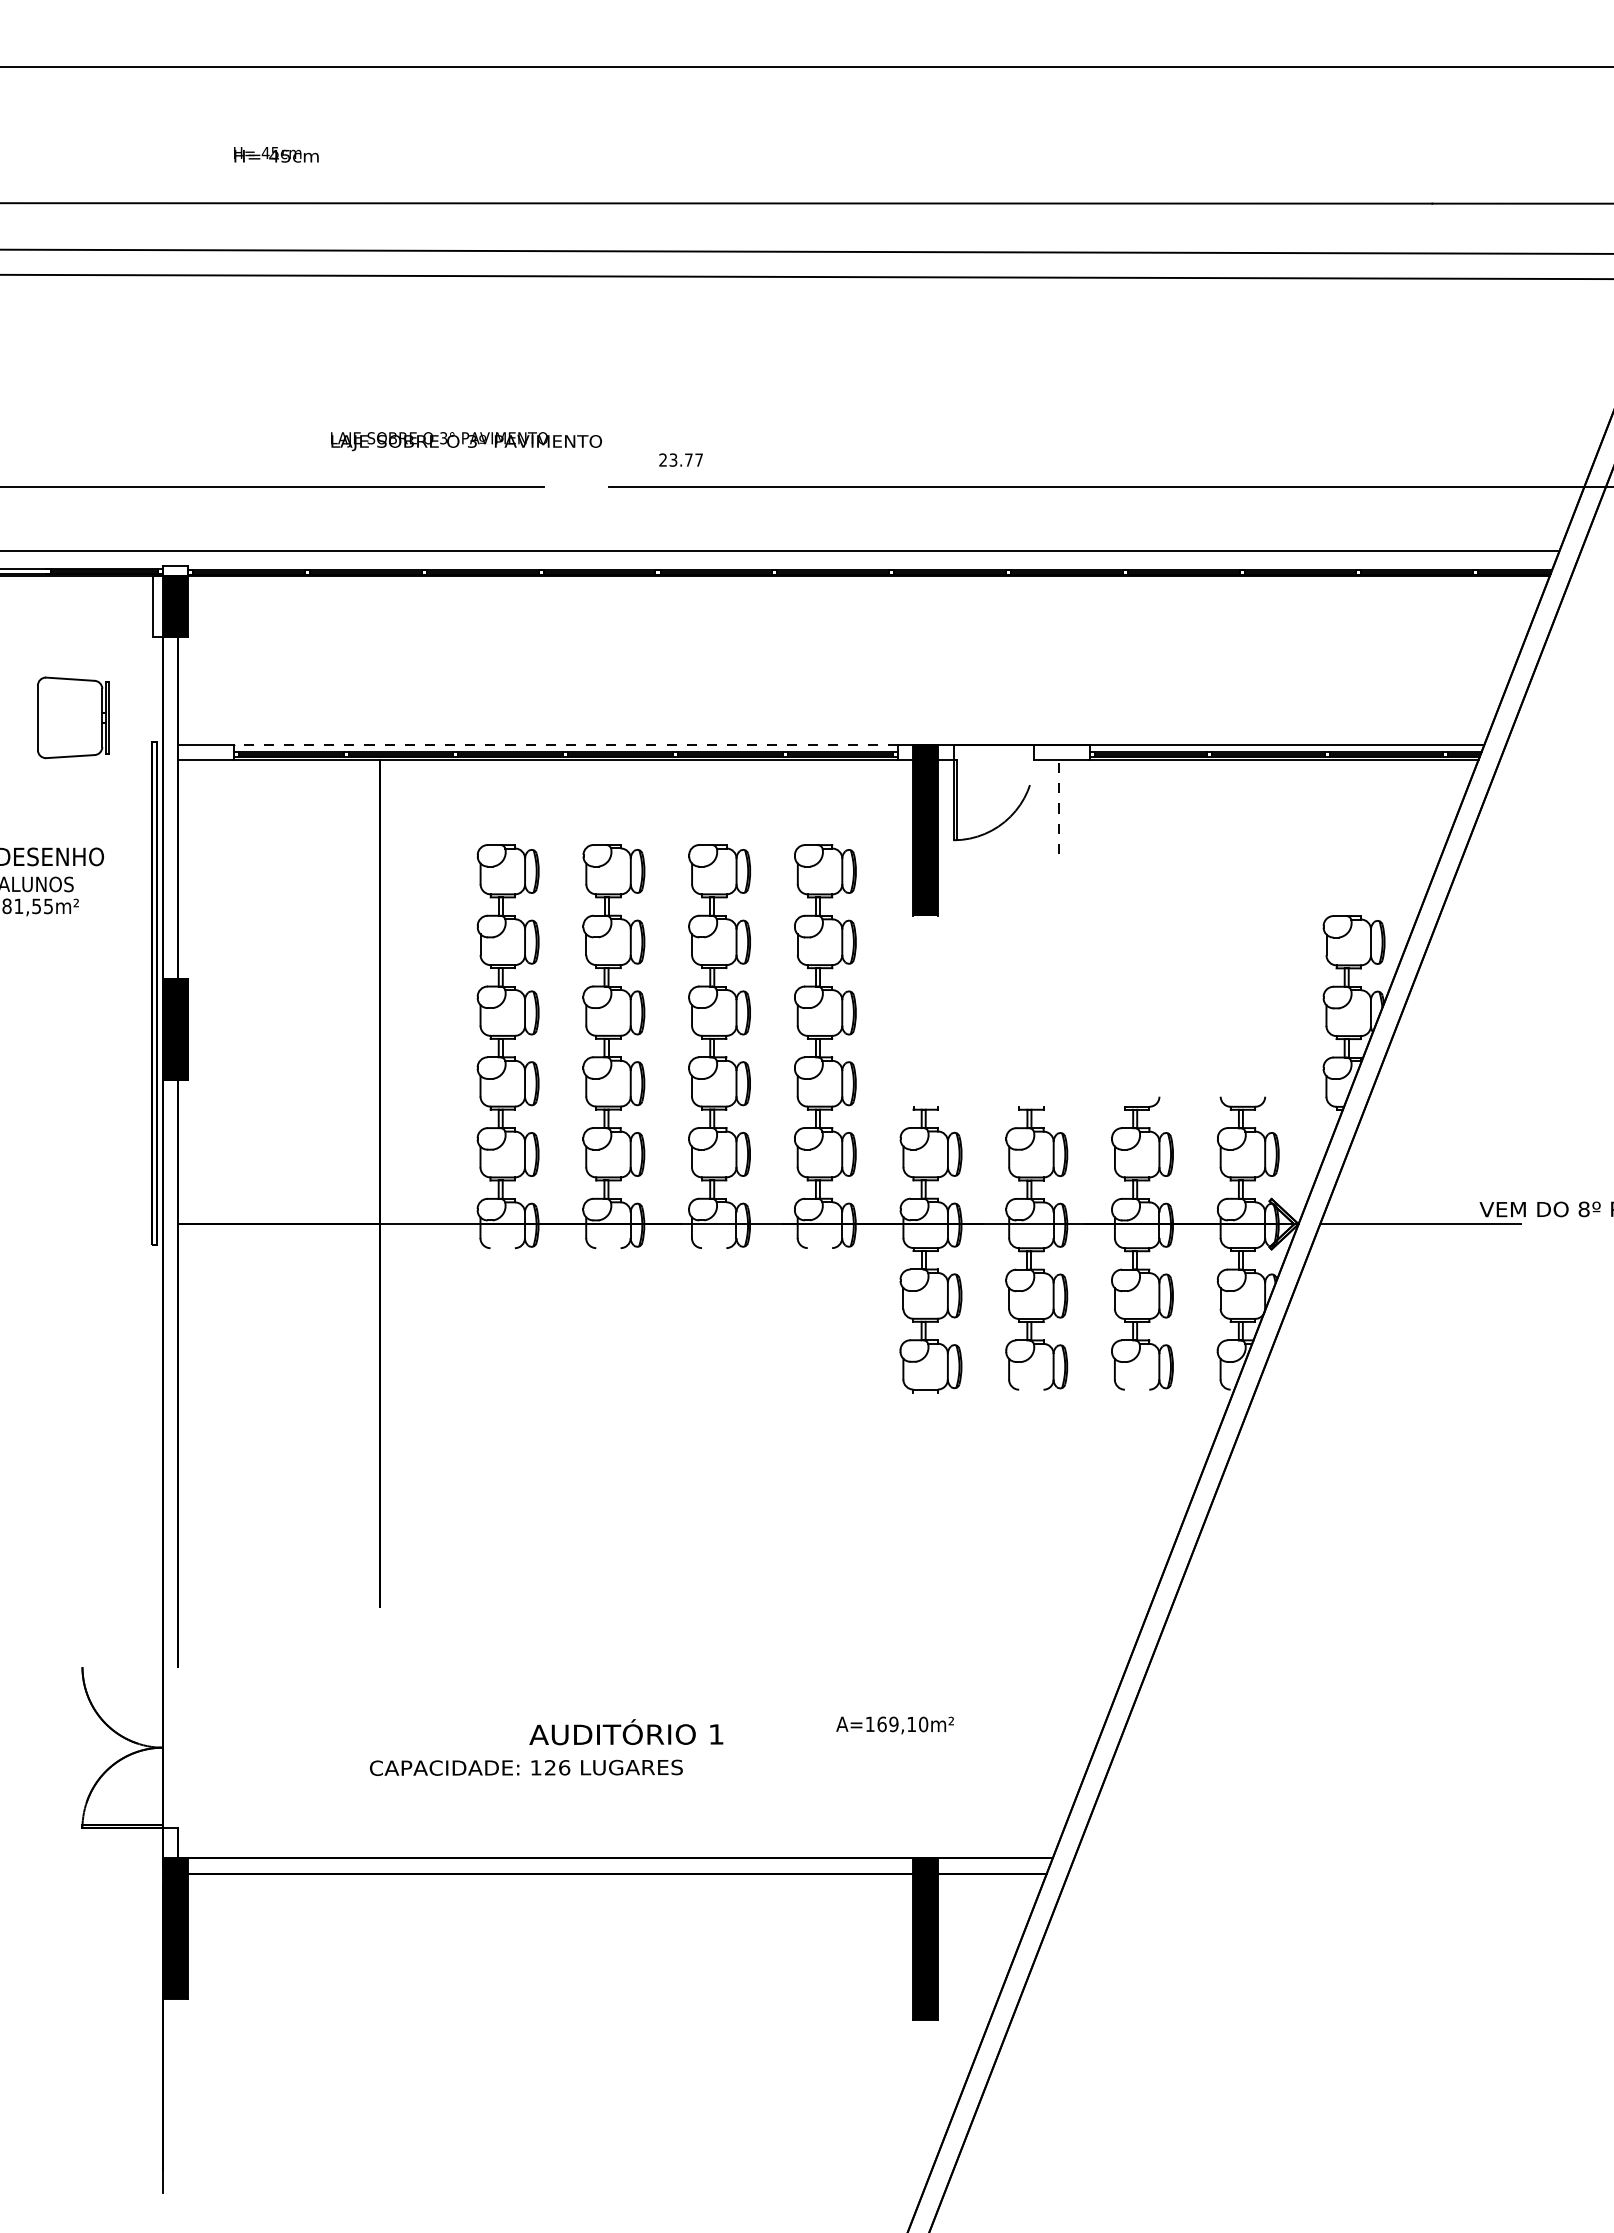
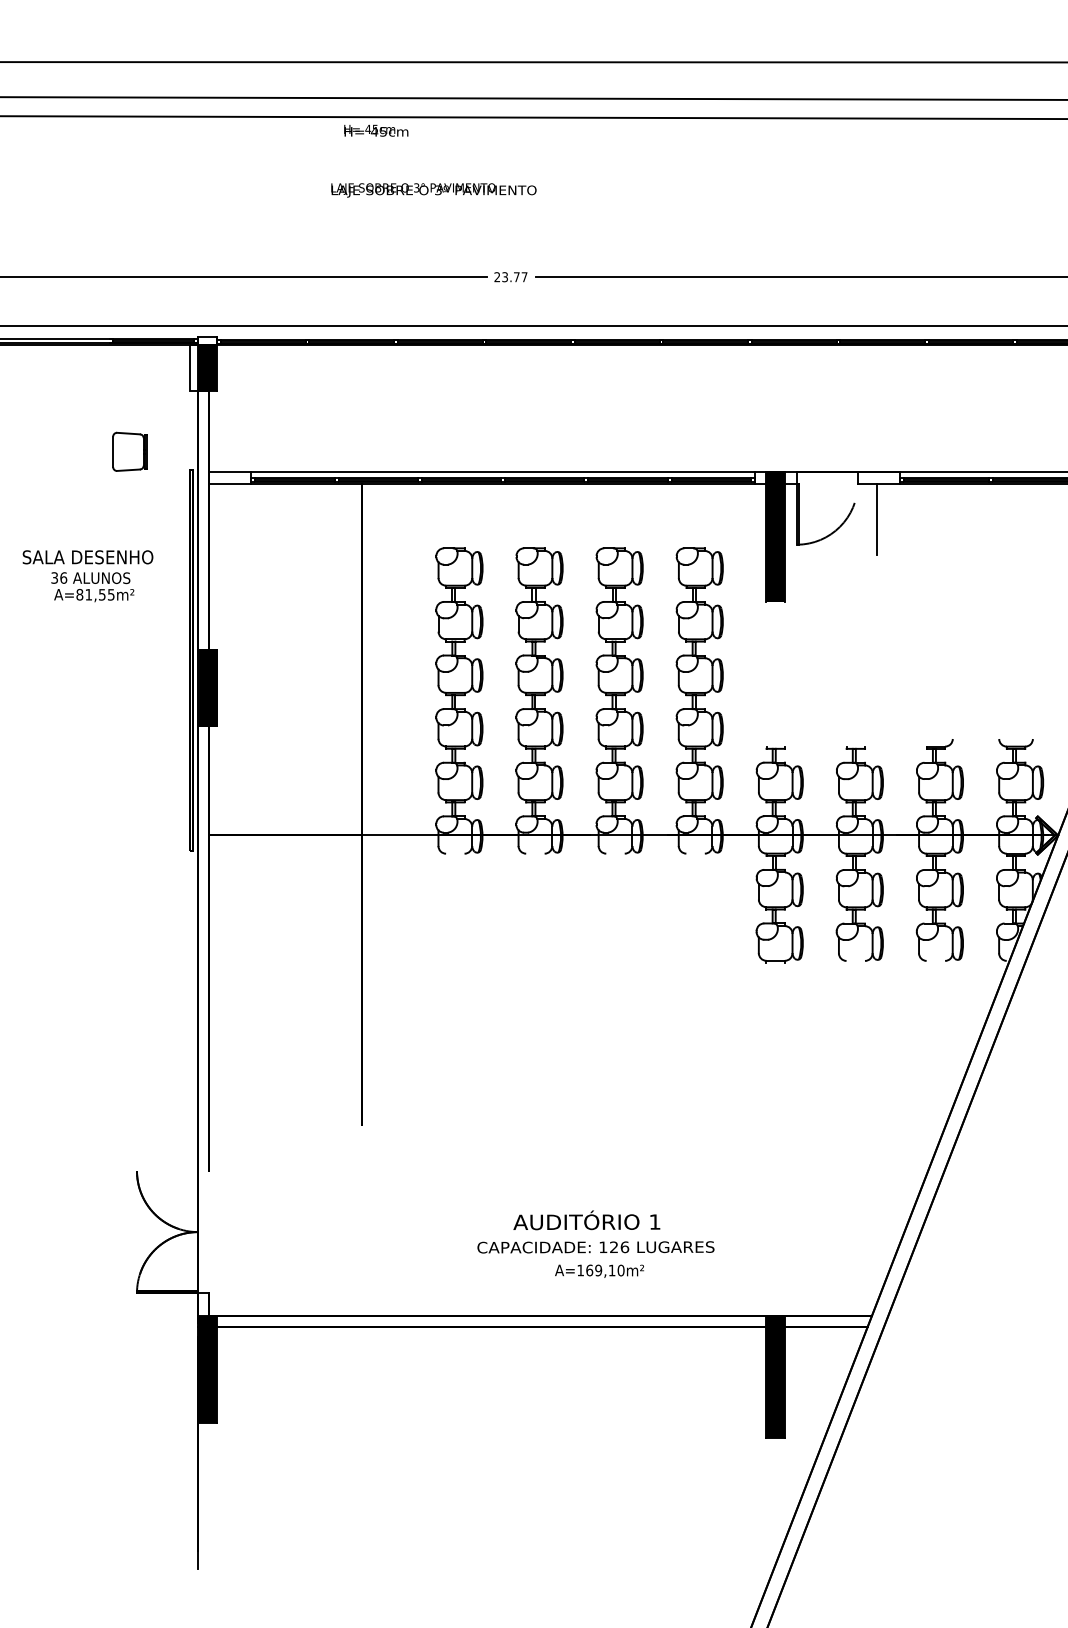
text: (276, 154) -> (376, 130), moved
text: (466, 441) -> (433, 190), moved
text: (680, 459) -> (510, 276), moved
part: (72, 717) -> (129, 451), size x0.62
line: (565, 744) -> (502, 472), dashed -> solid
line: (1059, 806) -> (877, 519), dashed -> solid
text: (894, 1725) -> (599, 1271), moved
text: (626, 1732) -> (586, 1220), moved
text: (526, 1767) -> (596, 1247), moved

